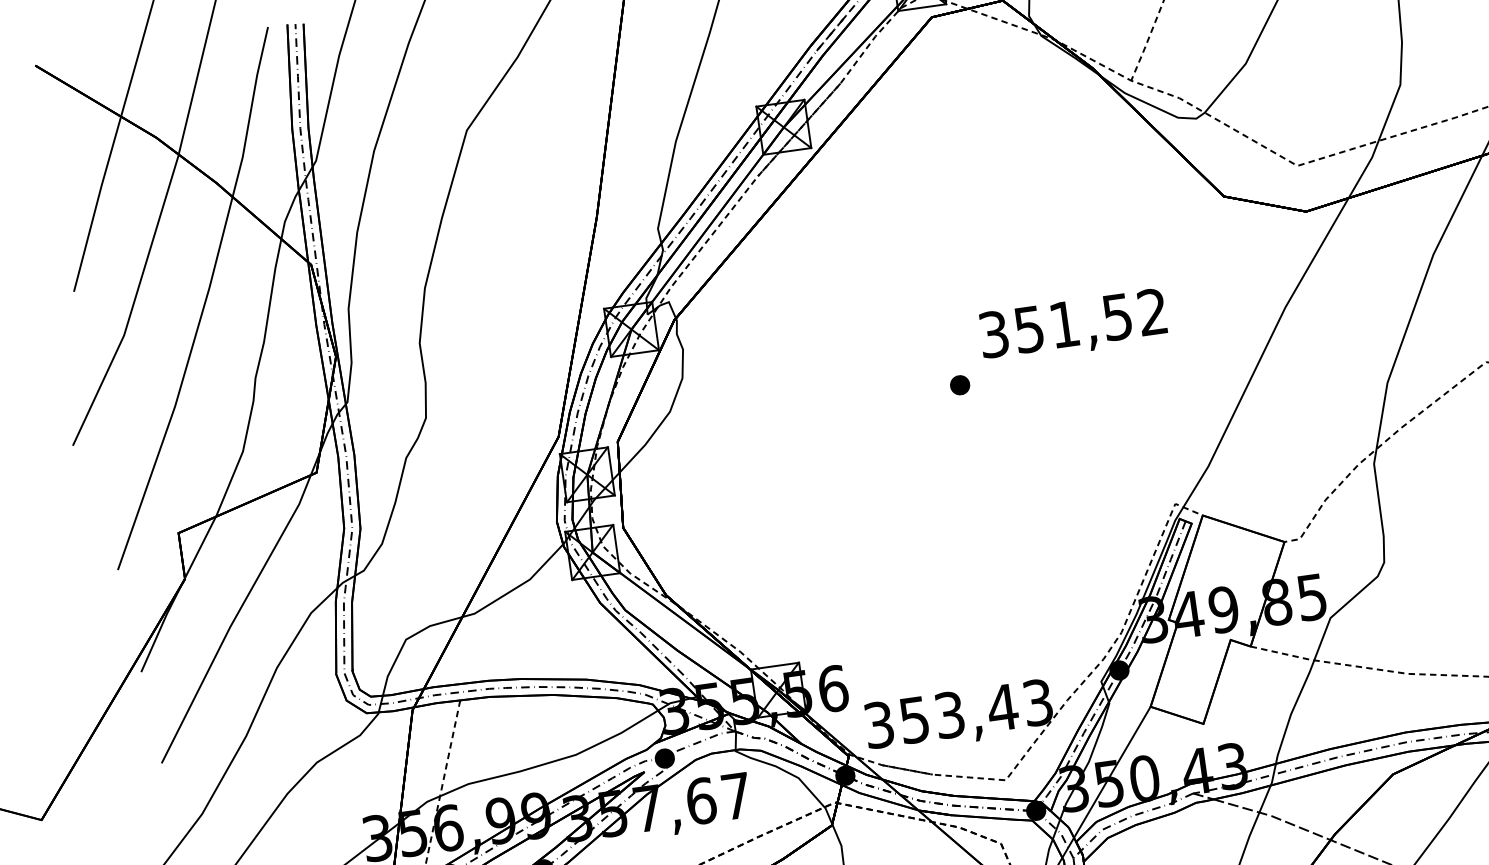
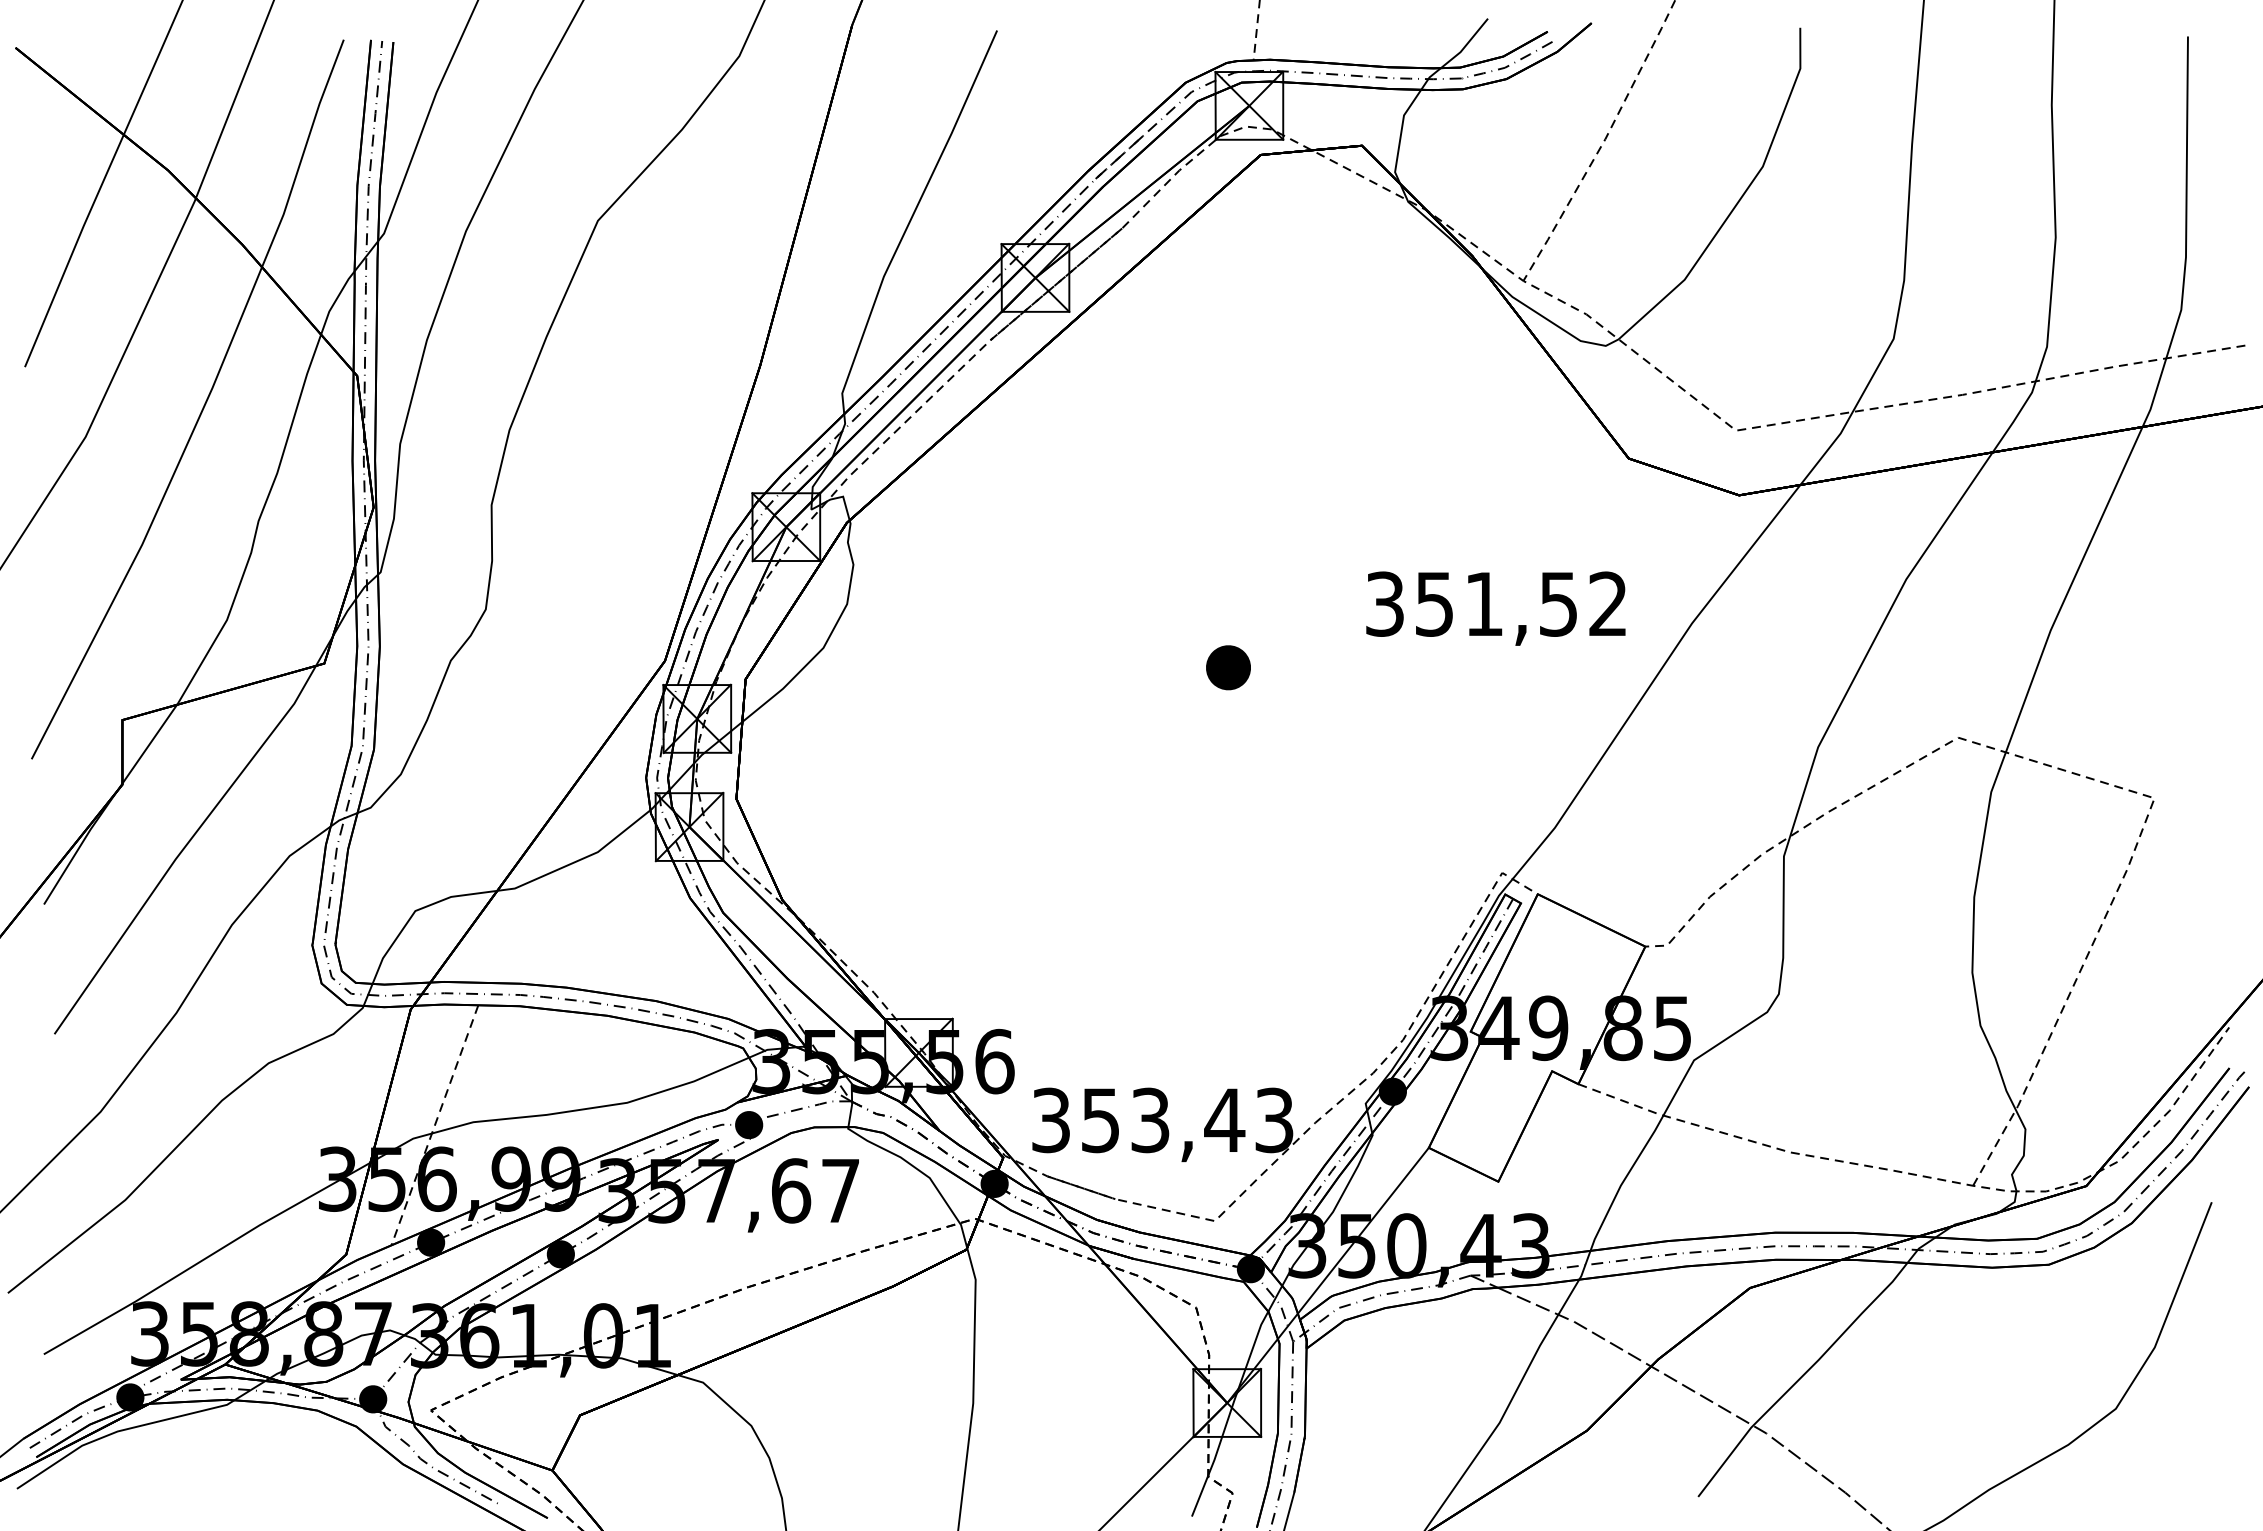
text: (1072, 326) -> (1495, 608), moved
part: (960, 385) -> (1228, 667), size x1.6

